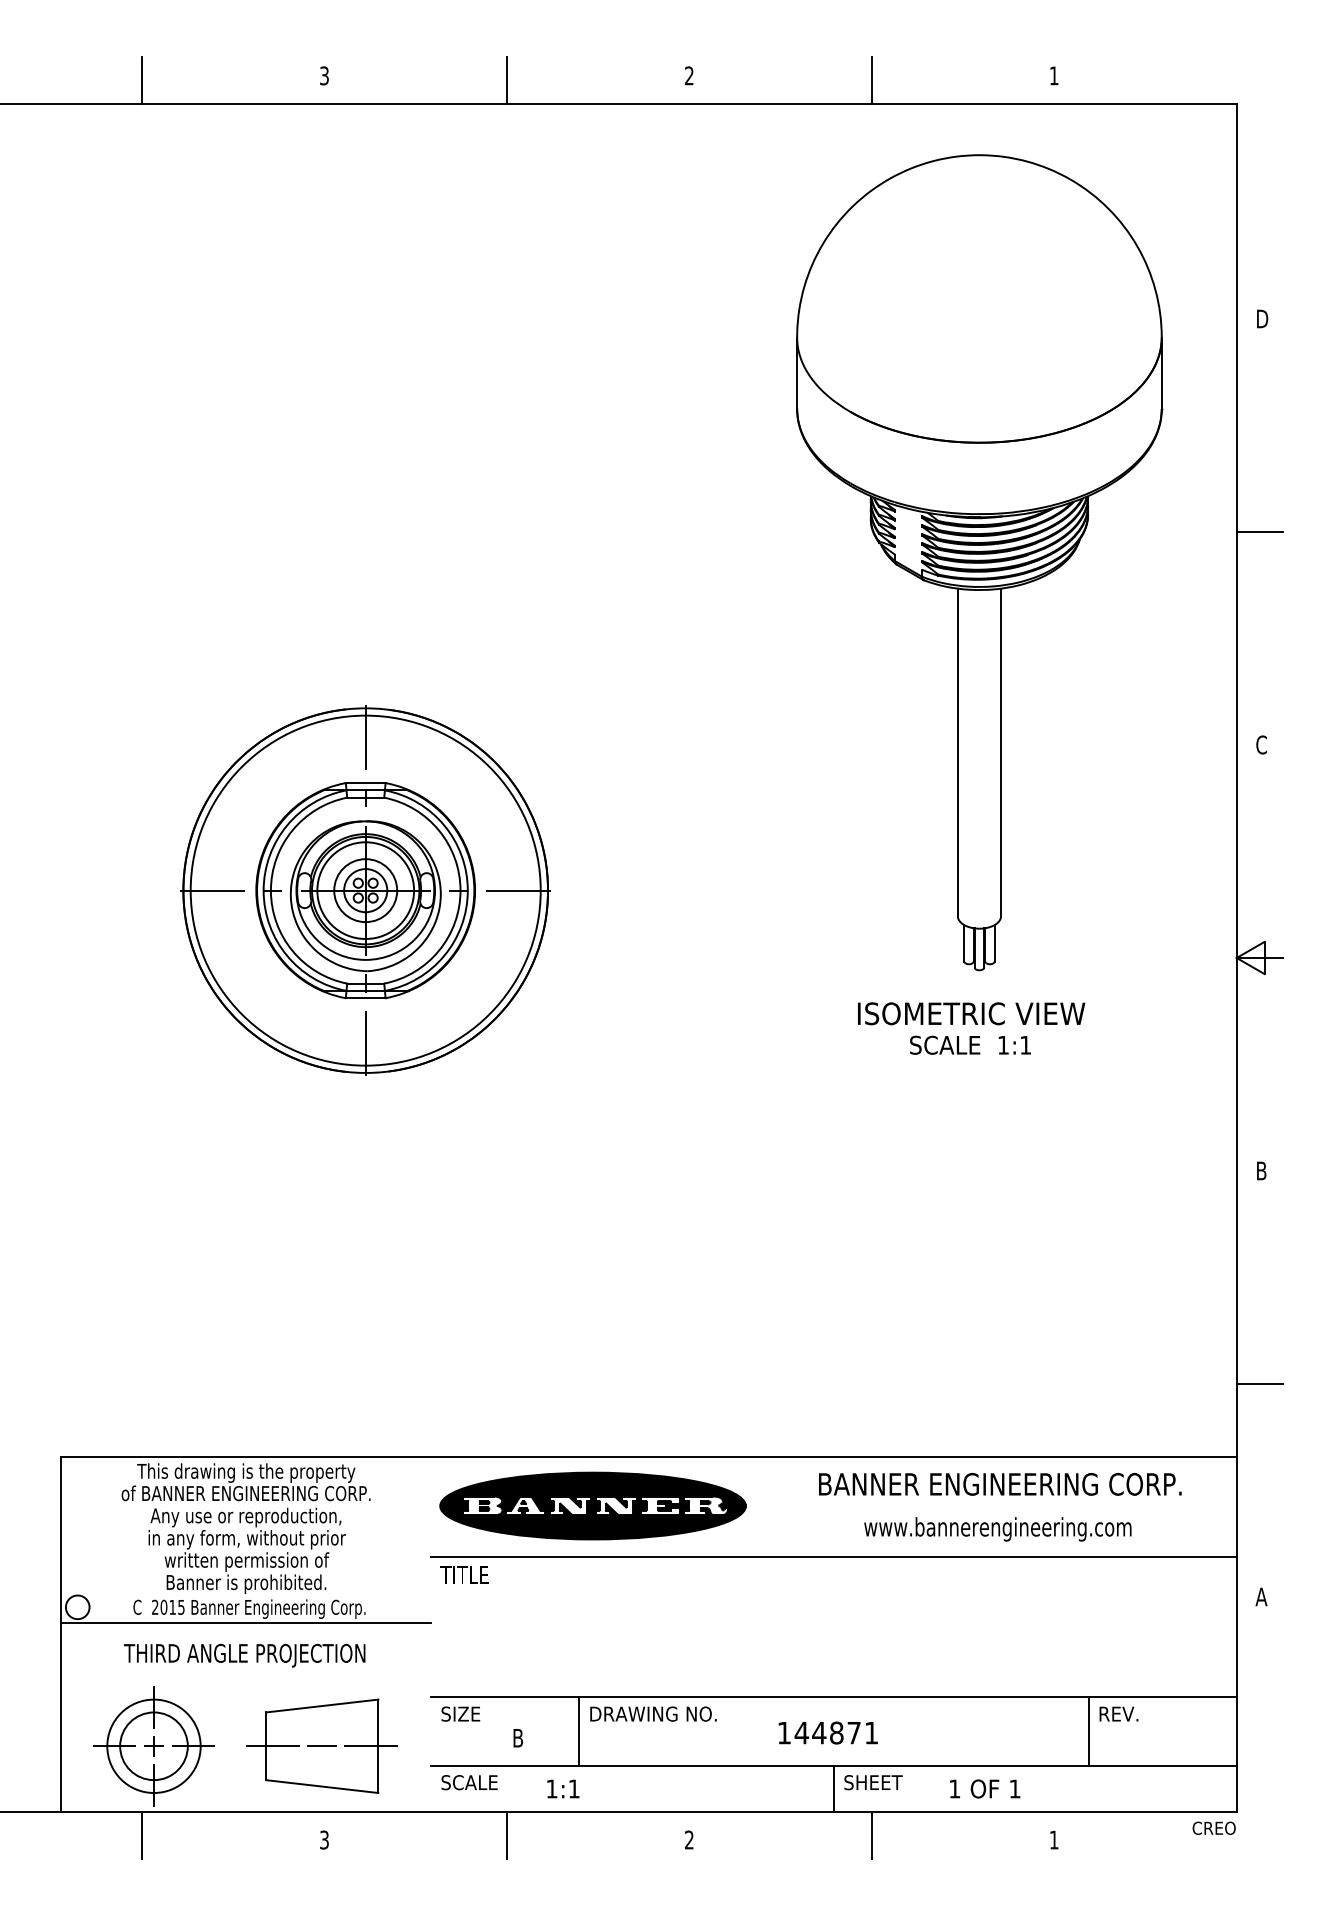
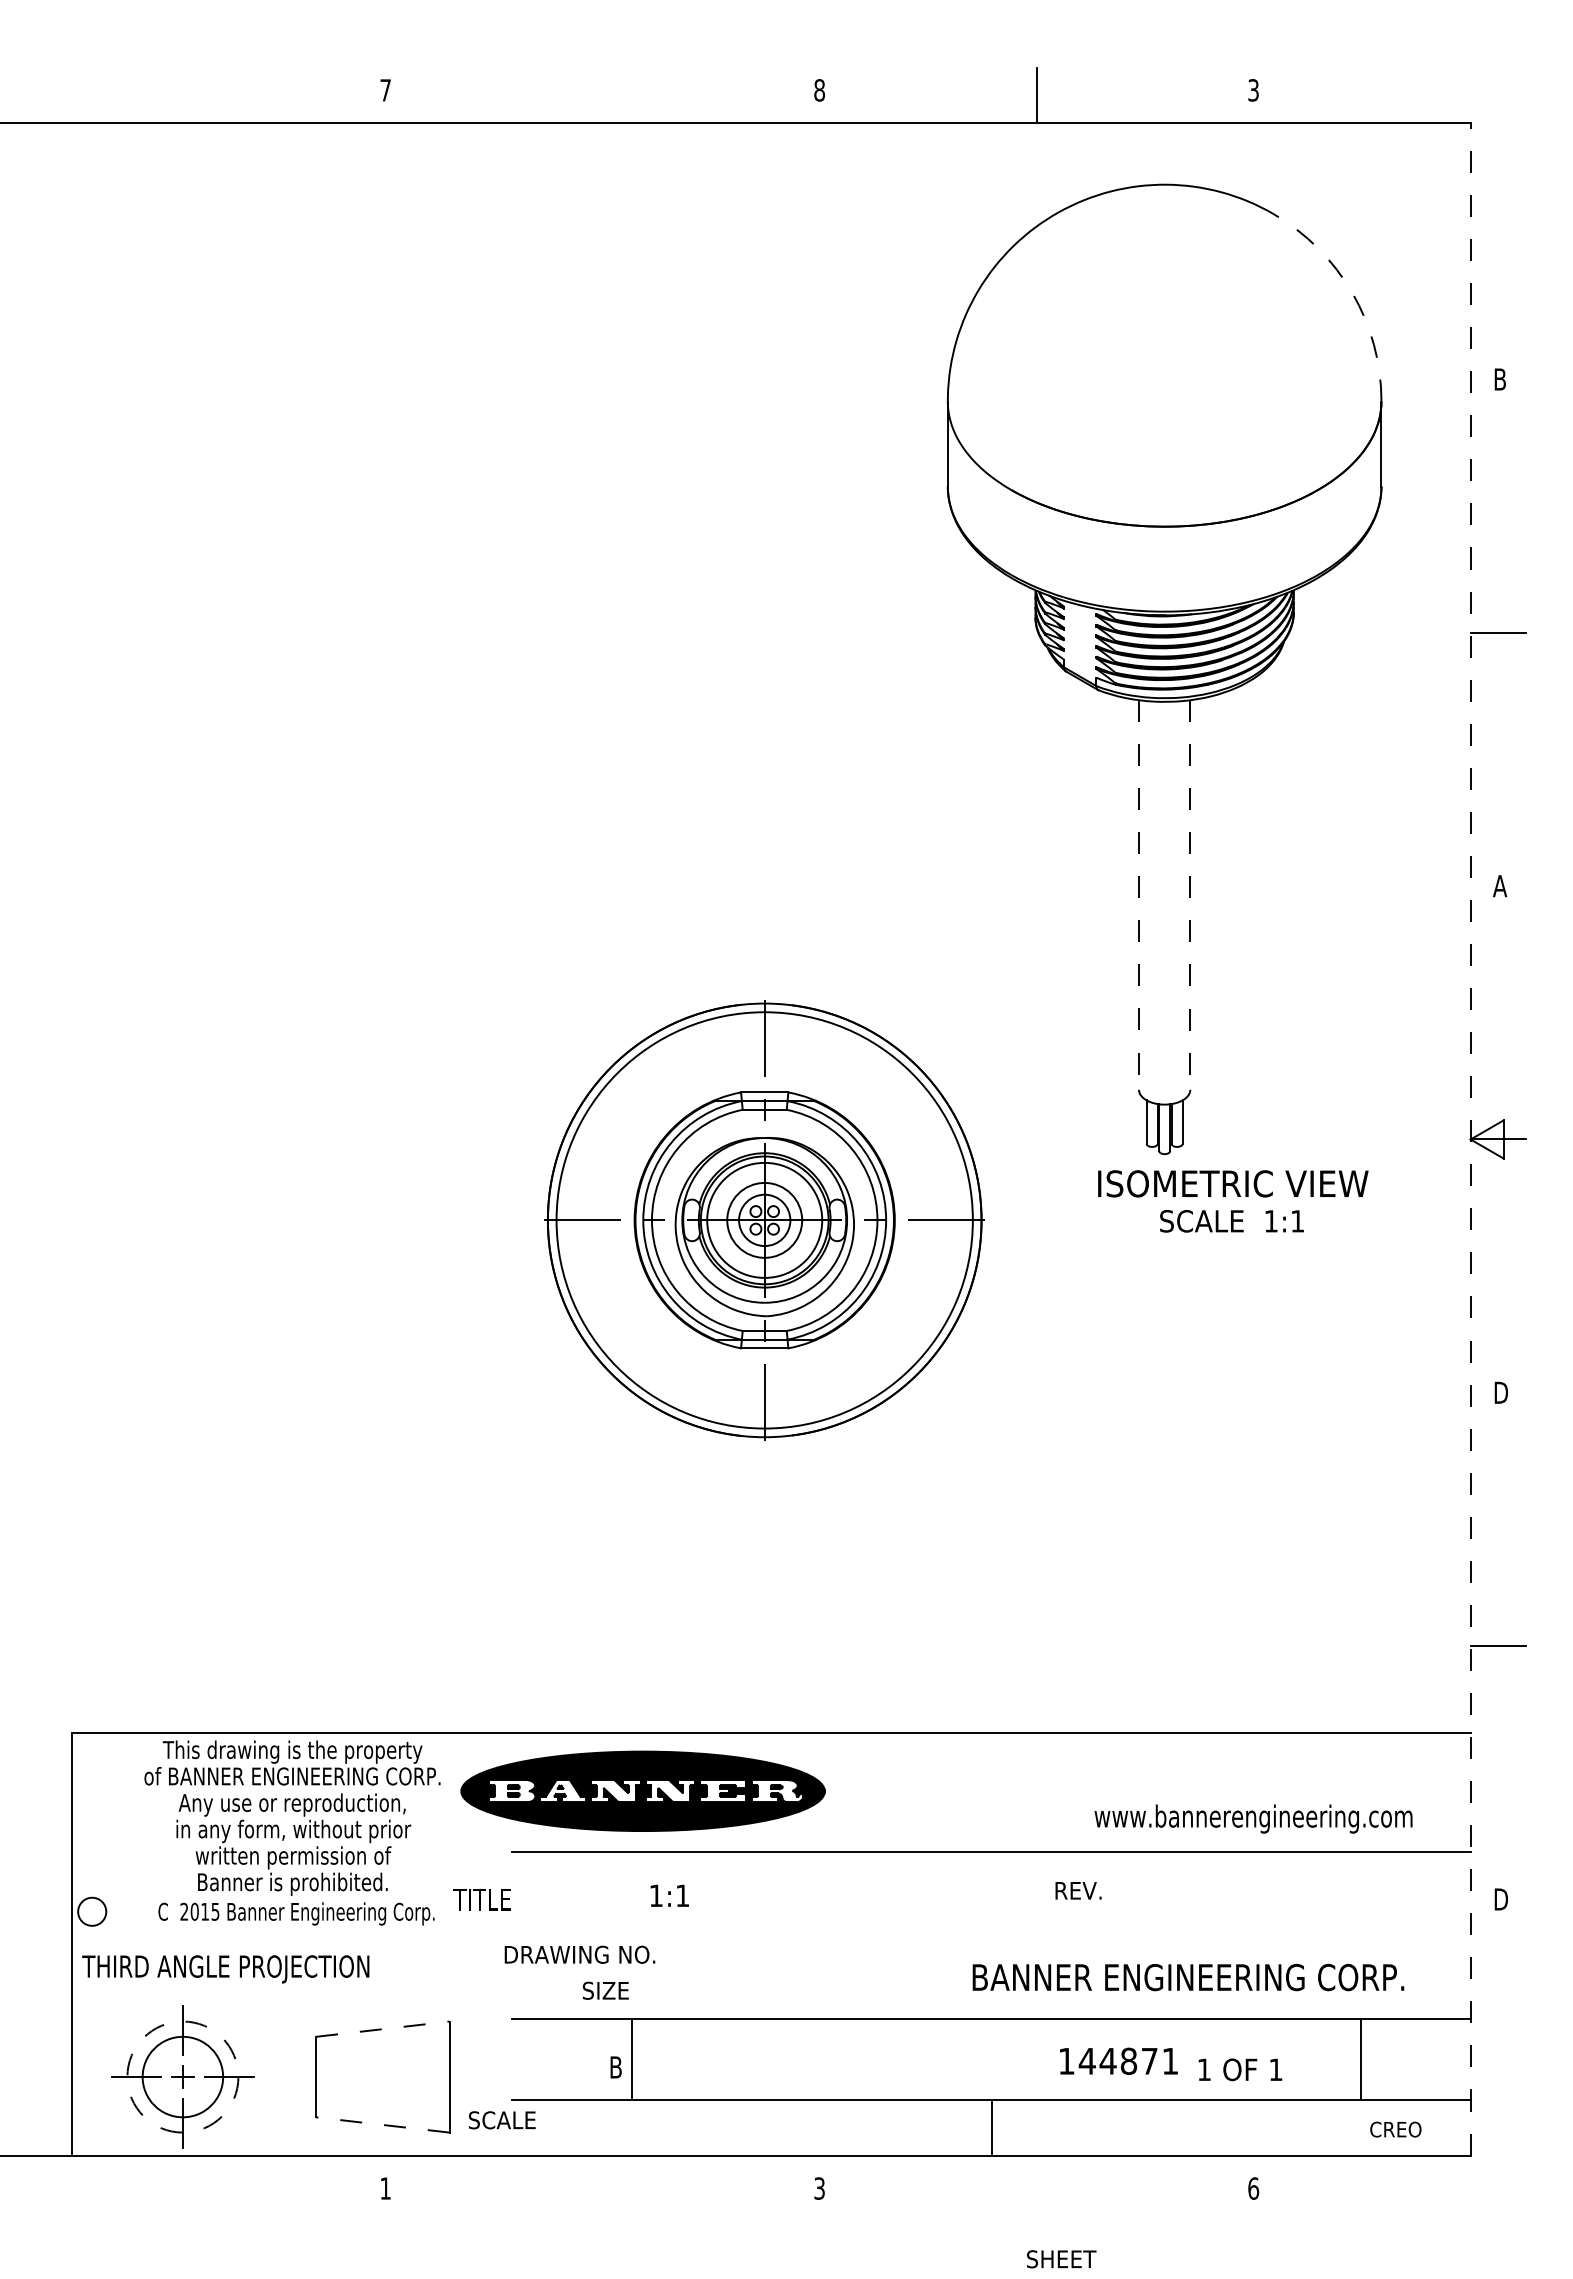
text: (324, 76) -> (385, 90), 3 -> 7
text: (689, 76) -> (819, 90), 2 -> 8
text: (1054, 76) -> (1253, 90), 1 -> 3
line: (141, 80) -> (168, 95), removed
line: (506, 80) -> (602, 95), removed
arc: (1137, 246) -> (1352, 293), solid -> dashed
text: (1263, 318) -> (1502, 379), D -> B
text: (1261, 744) -> (1500, 885), C -> A
line: (957, 752) -> (1138, 894), solid -> dashed
line: (1001, 752) -> (1190, 894), solid -> dashed
part: (365, 890) -> (764, 1220), moved
line: (1236, 958) -> (1470, 1139), solid -> dashed
text: (971, 1028) -> (1233, 1201), moved
text: (1263, 1170) -> (1502, 1392), B -> D
text: (1000, 1484) -> (1188, 1977), moved
part: (592, 1505) -> (642, 1790), moved
text: (997, 1528) -> (1253, 1818), moved
text: (463, 1575) -> (481, 1899), moved
text: (1261, 1597) -> (1500, 1899), A -> D
line: (245, 1623) -> (291, 1930), removed
text: (244, 1655) -> (225, 1969), moved
line: (322, 1706) -> (383, 2029), solid -> dashed
text: (460, 1713) -> (605, 1990), moved
text: (653, 1713) -> (579, 1954), moved
text: (1118, 1713) -> (1078, 1890), moved
line: (579, 1731) -> (631, 2059), moved
line: (1088, 1731) -> (1361, 2059), moved
text: (827, 1732) -> (1118, 2060), moved
circle: (153, 1745) -> (182, 2076), solid -> dashed
line: (273, 1746) -> (324, 2077), removed
line: (321, 1746) -> (382, 2077), removed
line: (370, 1746) -> (440, 2077), removed
text: (468, 1782) -> (501, 2120), moved
text: (873, 1782) -> (1061, 2259), moved
line: (321, 1786) -> (382, 2124), solid -> dashed
text: (563, 1788) -> (669, 1895), moved
text: (985, 1788) -> (1240, 2069), moved
text: (1213, 1828) -> (1395, 2129), moved
line: (141, 1834) -> (168, 2182), removed
line: (506, 1834) -> (602, 2182), removed
line: (871, 1834) -> (1036, 2182), removed
text: (324, 1839) -> (385, 2188), 3 -> 1
text: (689, 1839) -> (819, 2188), 2 -> 3
text: (1054, 1839) -> (1253, 2188), 1 -> 6

